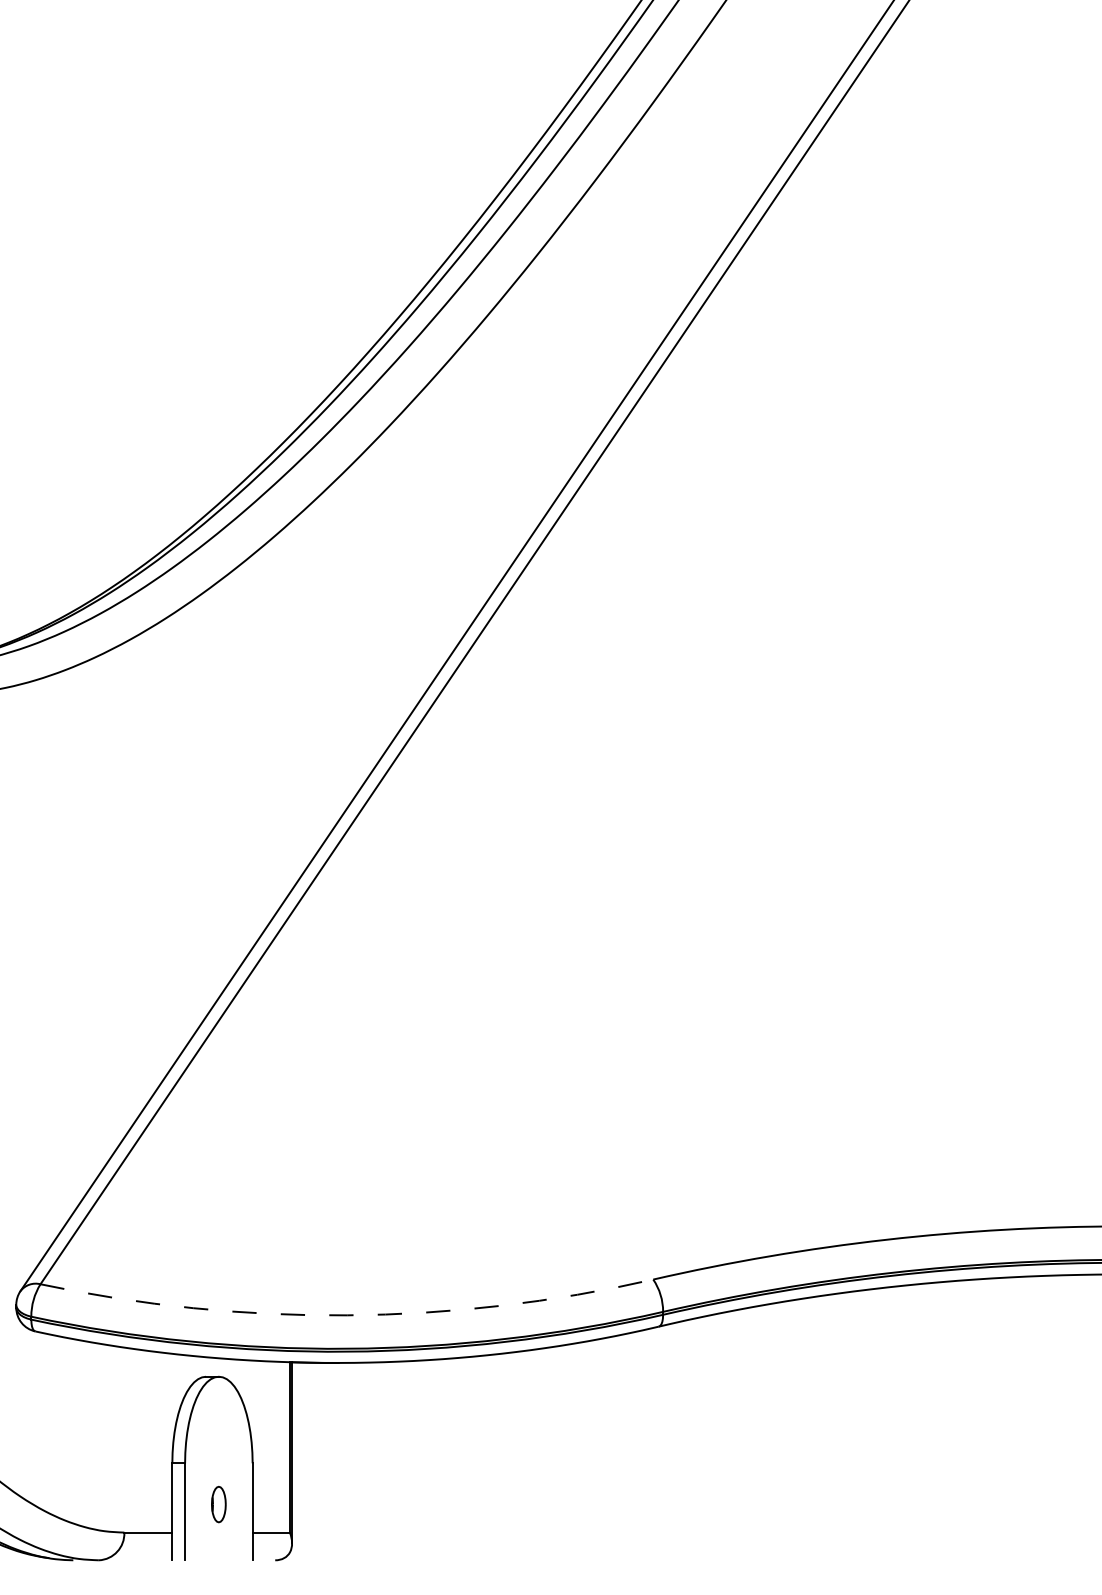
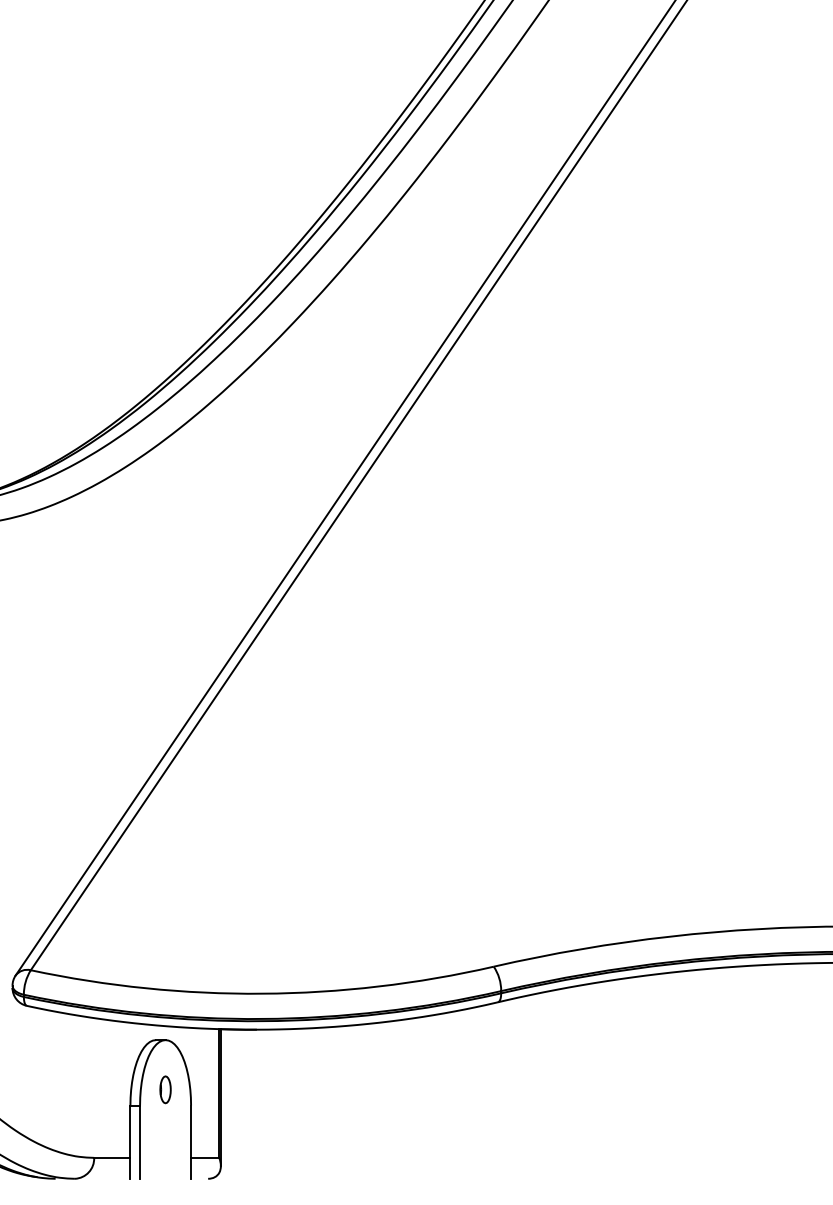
arc: (347, 1315) -> (262, 993), dashed -> solid
part: (218, 1504) -> (165, 1089), moved

